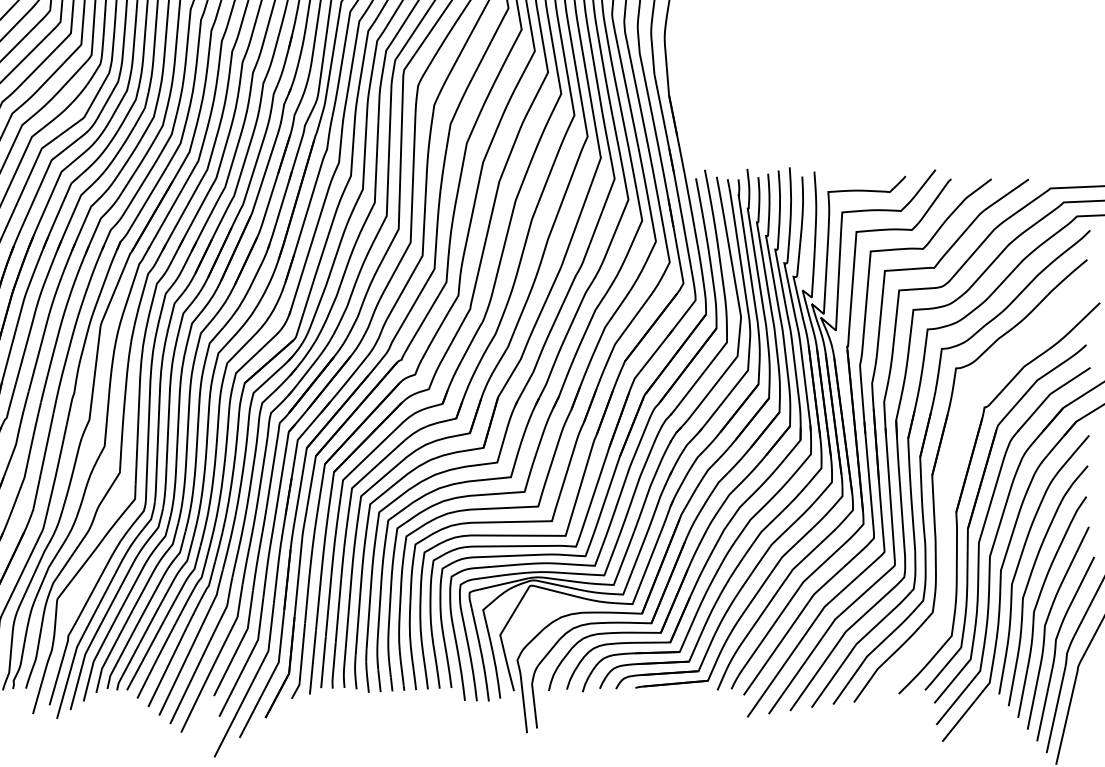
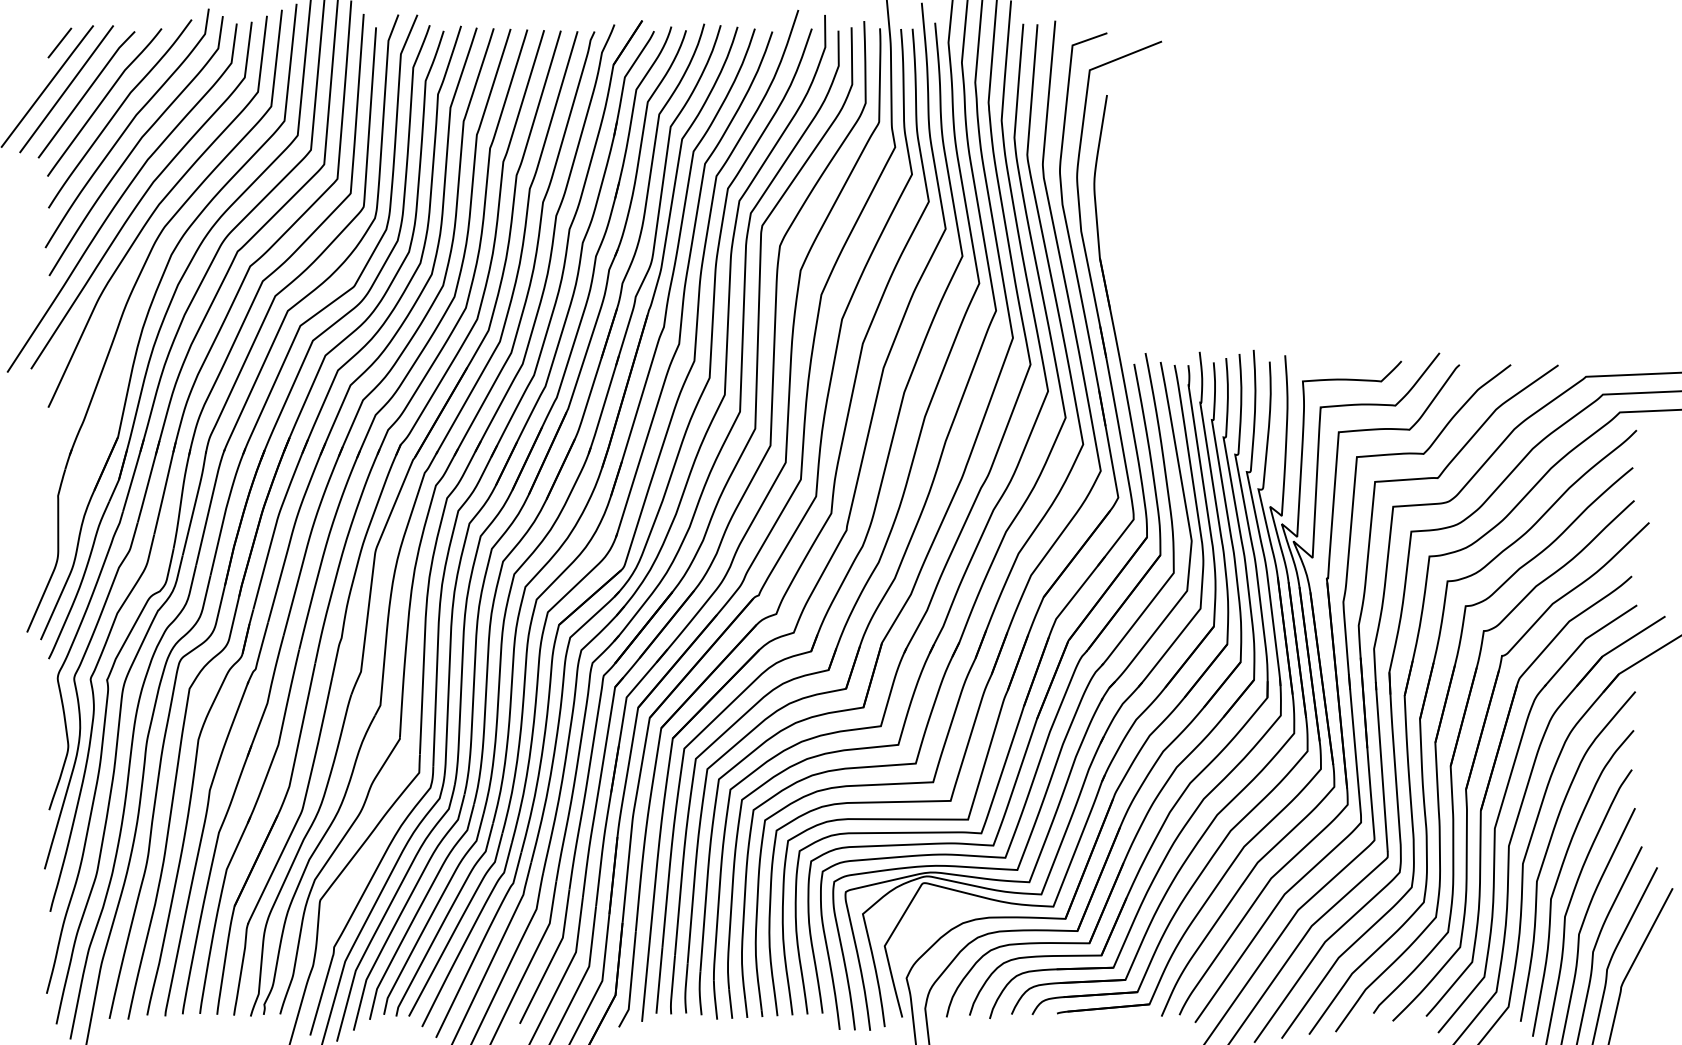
part: (949, 477) -> (1457, 745), added

